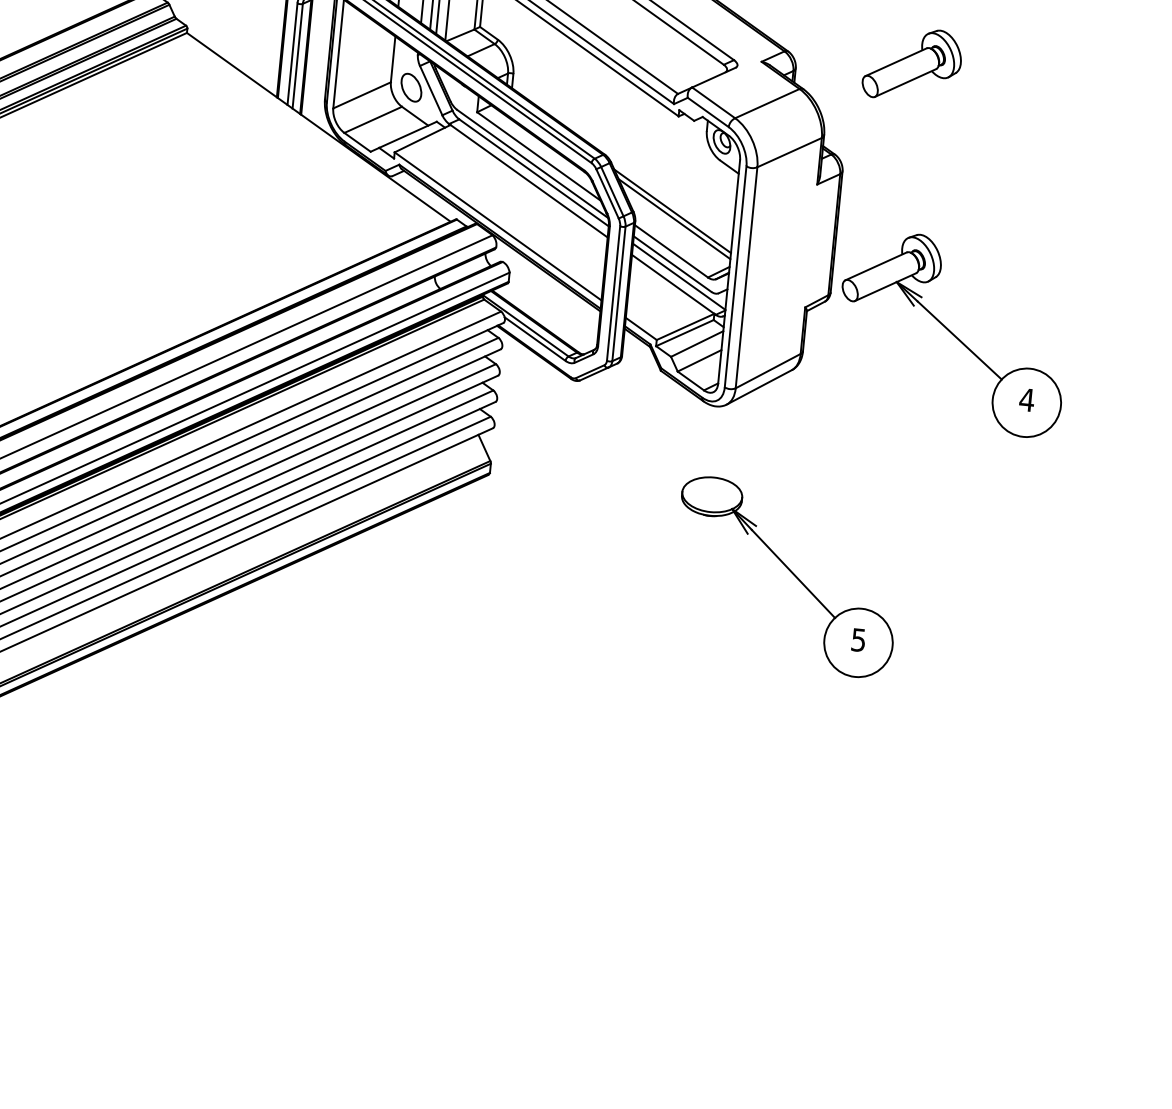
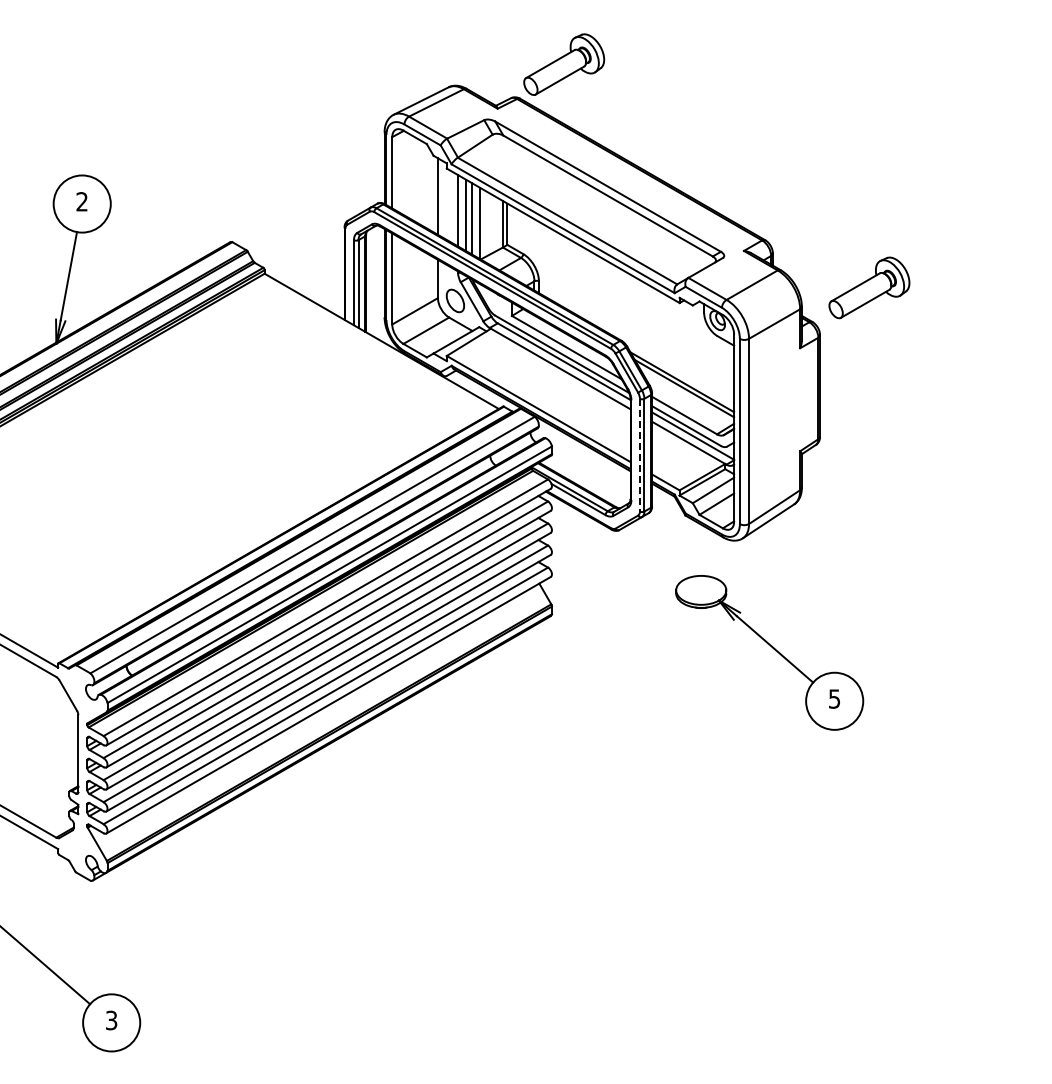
part: (912, 64) -> (869, 287), moved
line: (613, 293) -> (639, 455), solid -> dashed
part: (952, 333) -> (924, 460), removed
part: (786, 576) -> (769, 652), moved

